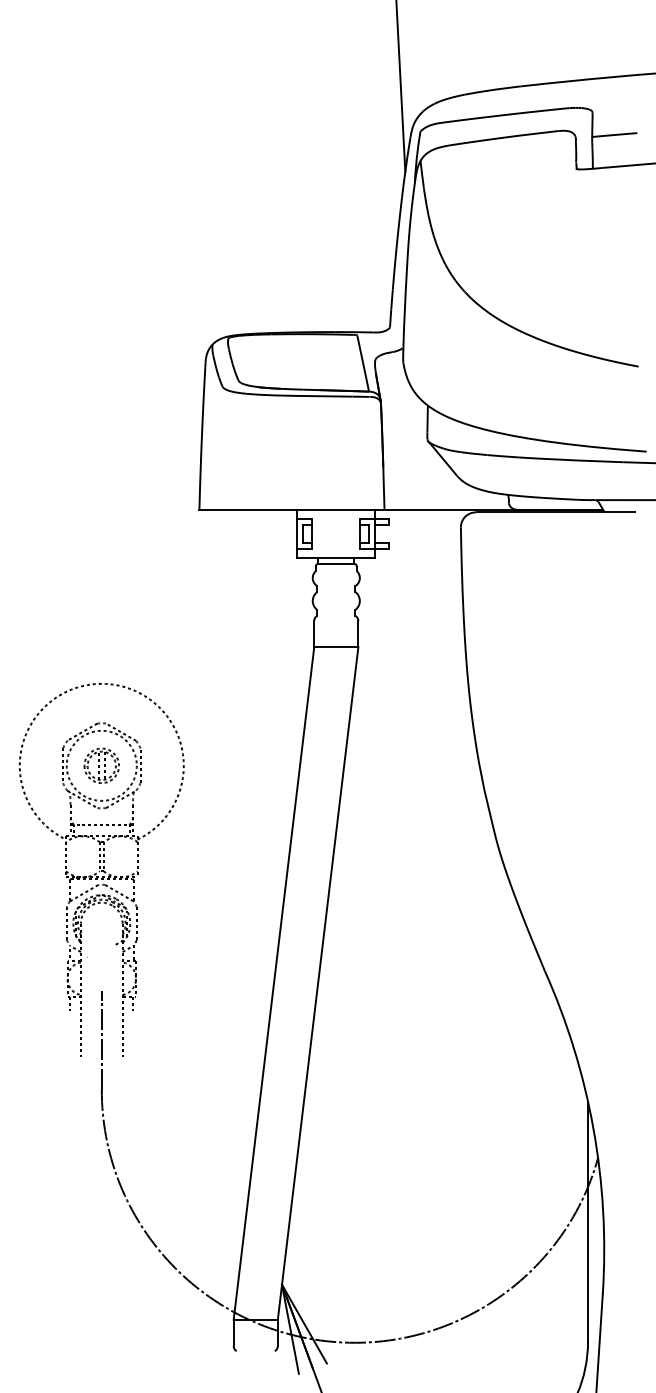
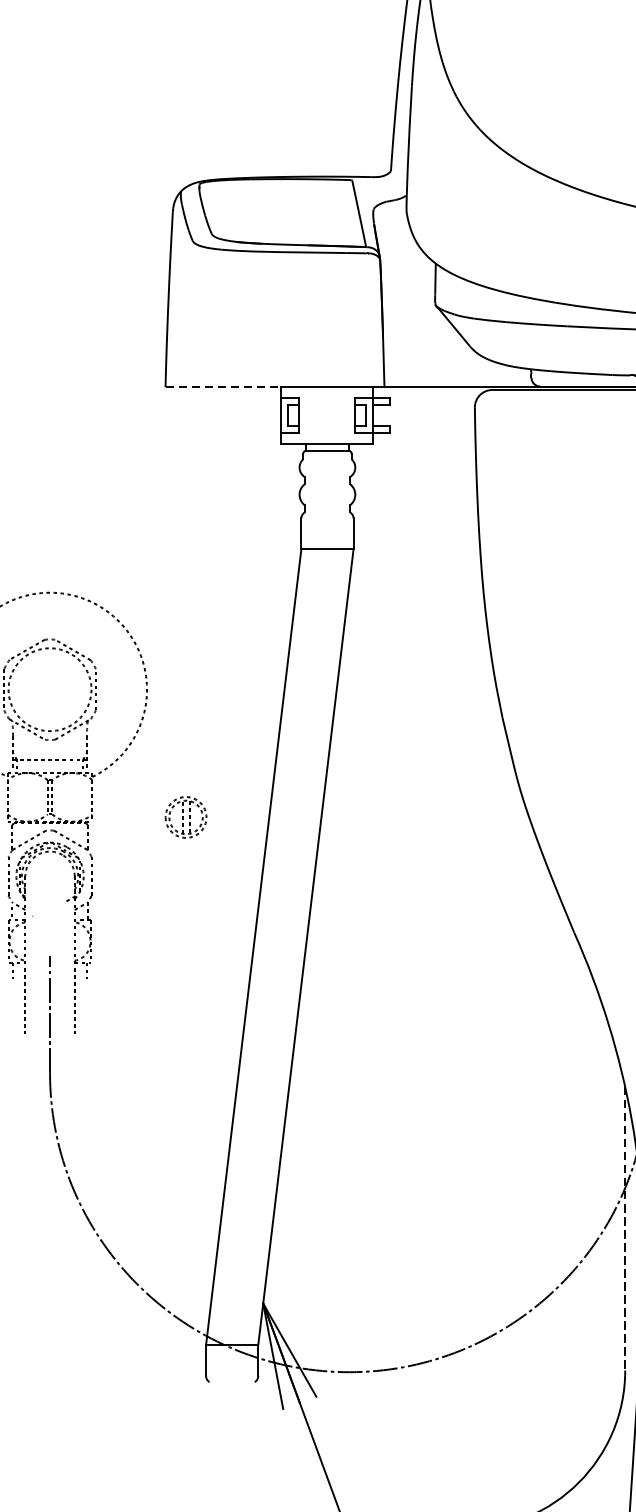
line: (248, 510) -> (223, 387), solid -> dashed
part: (101, 765) -> (185, 817), moved
line: (588, 1222) -> (625, 1229), solid -> dashed

